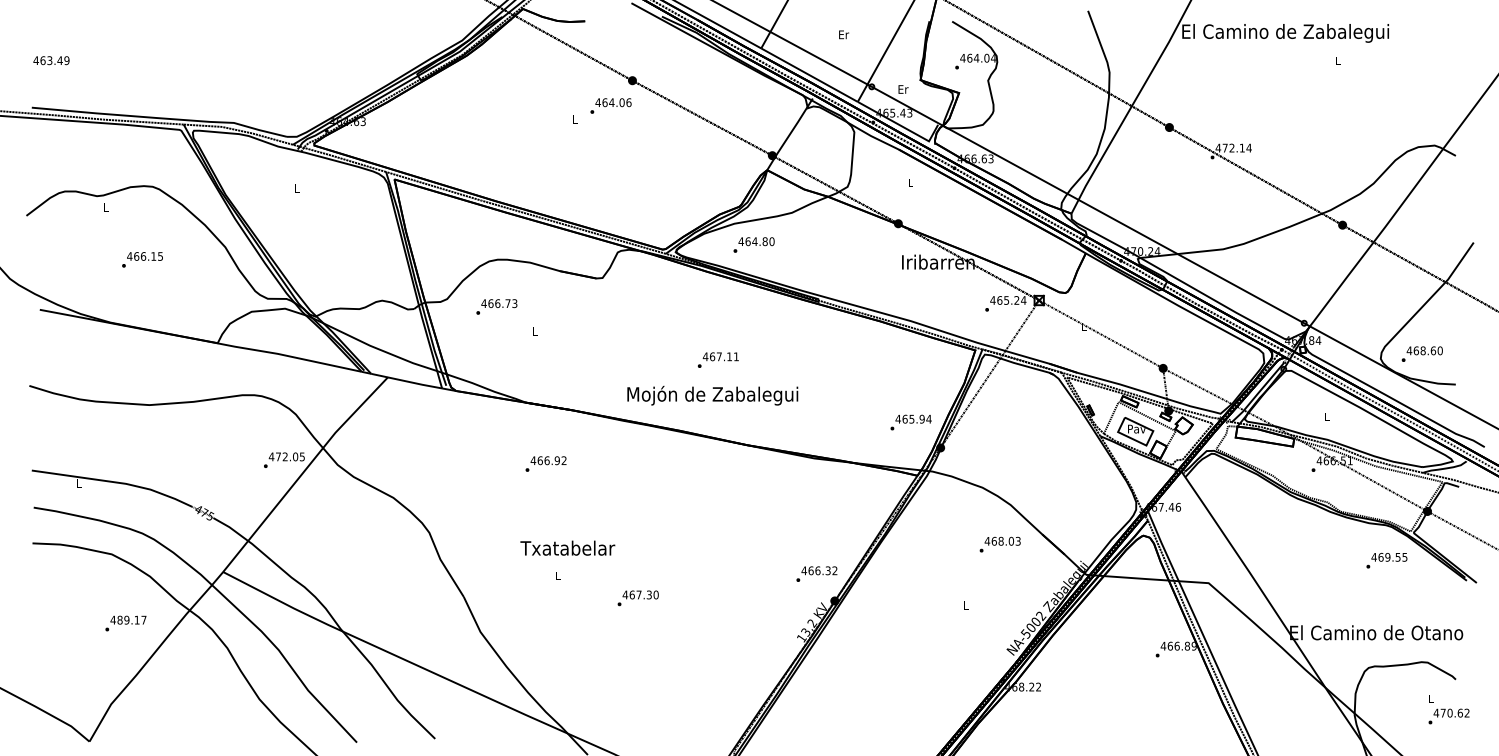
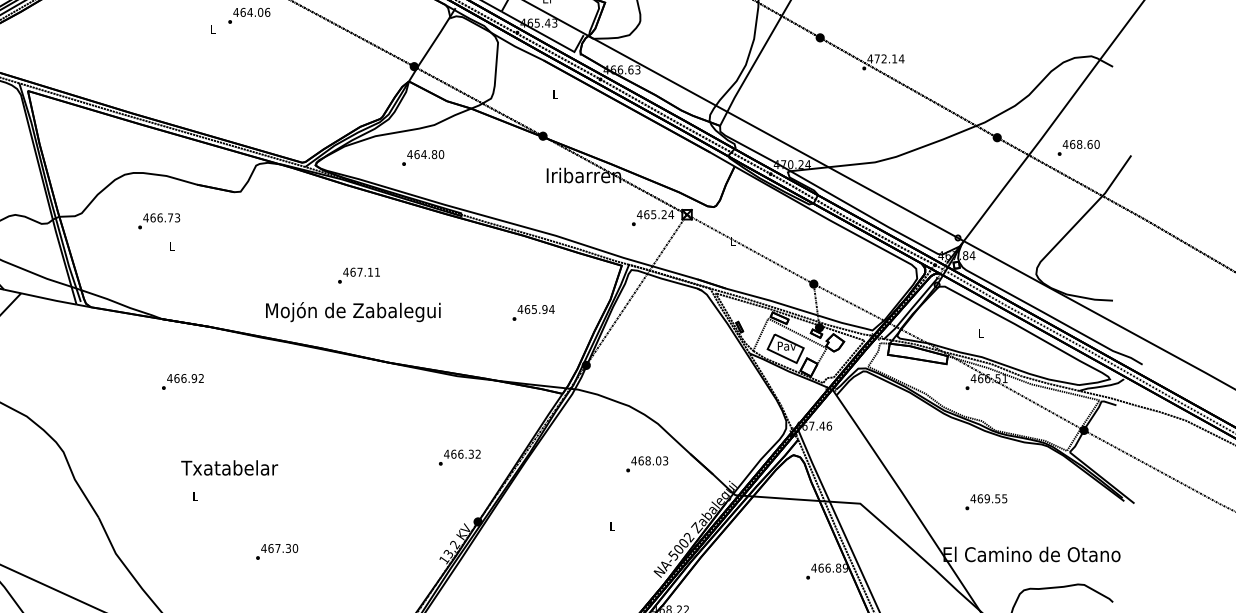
text: (753, 244) -> (422, 157), moved
text: (496, 306) -> (158, 220), moved
text: (1421, 353) -> (1077, 147), moved
text: (910, 422) -> (532, 312), moved
text: (567, 547) -> (229, 467), moved
text: (1386, 560) -> (985, 501), moved
text: (816, 573) -> (459, 457), moved
text: (637, 598) -> (276, 552), moved

